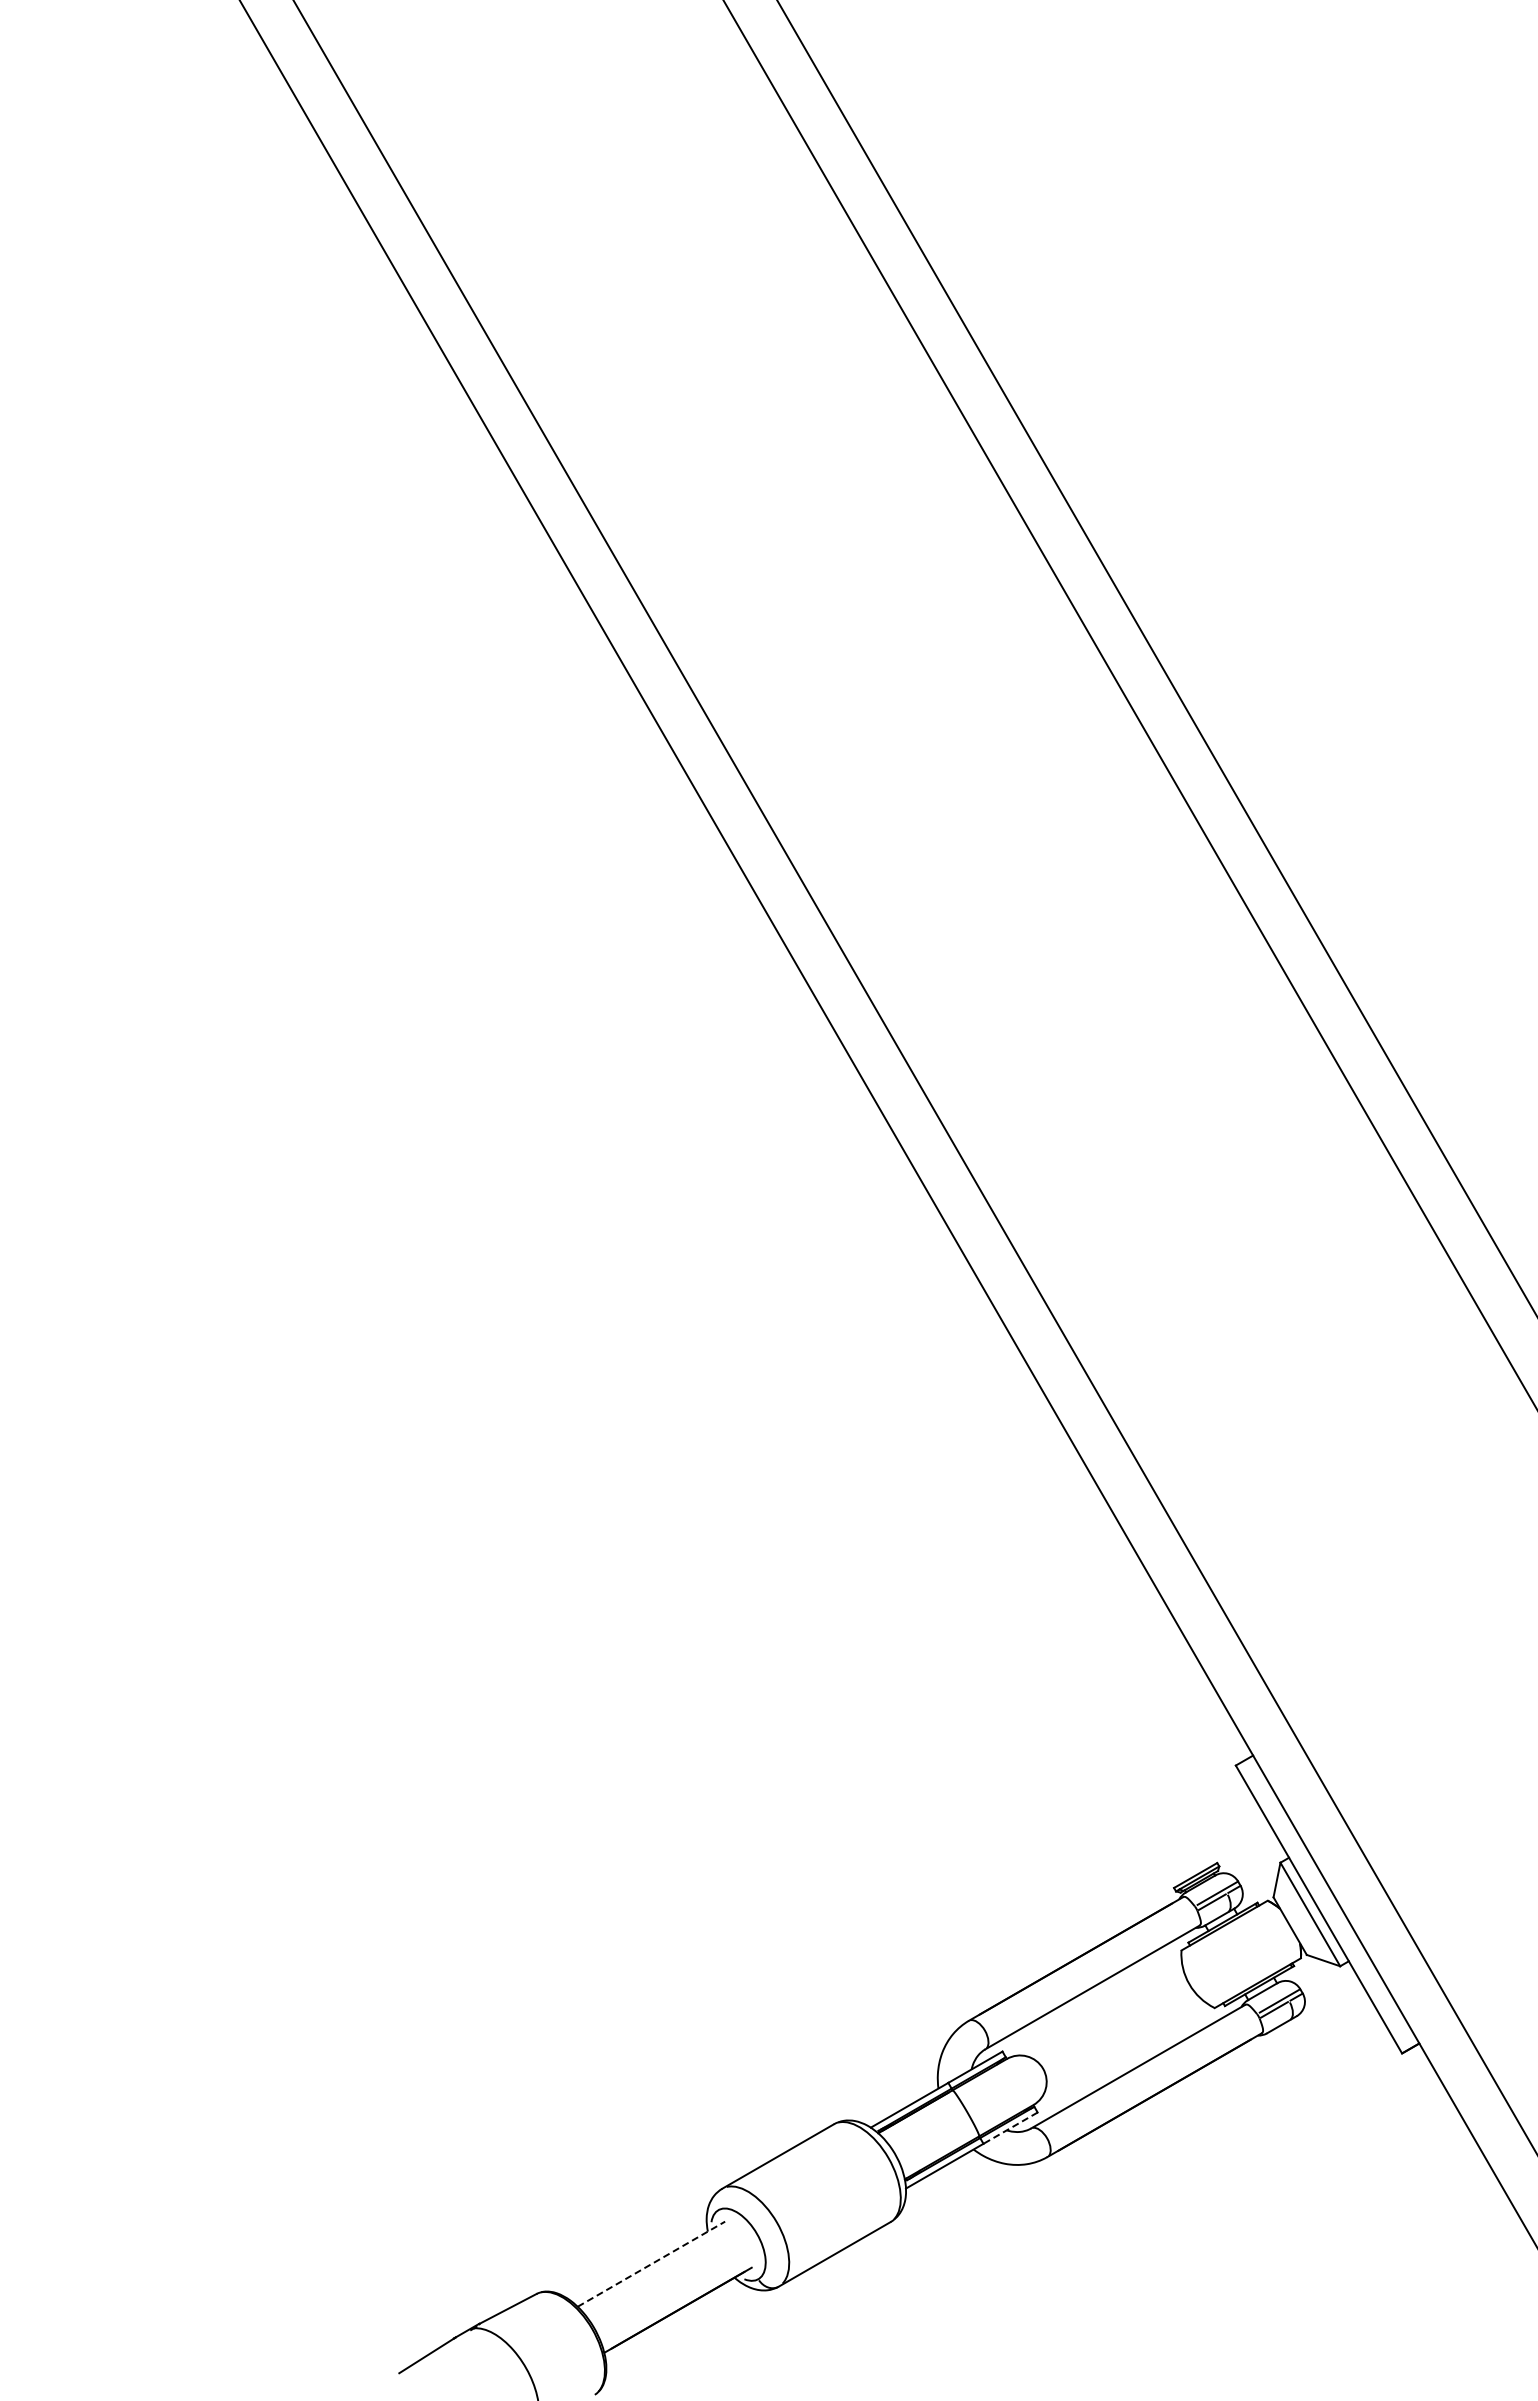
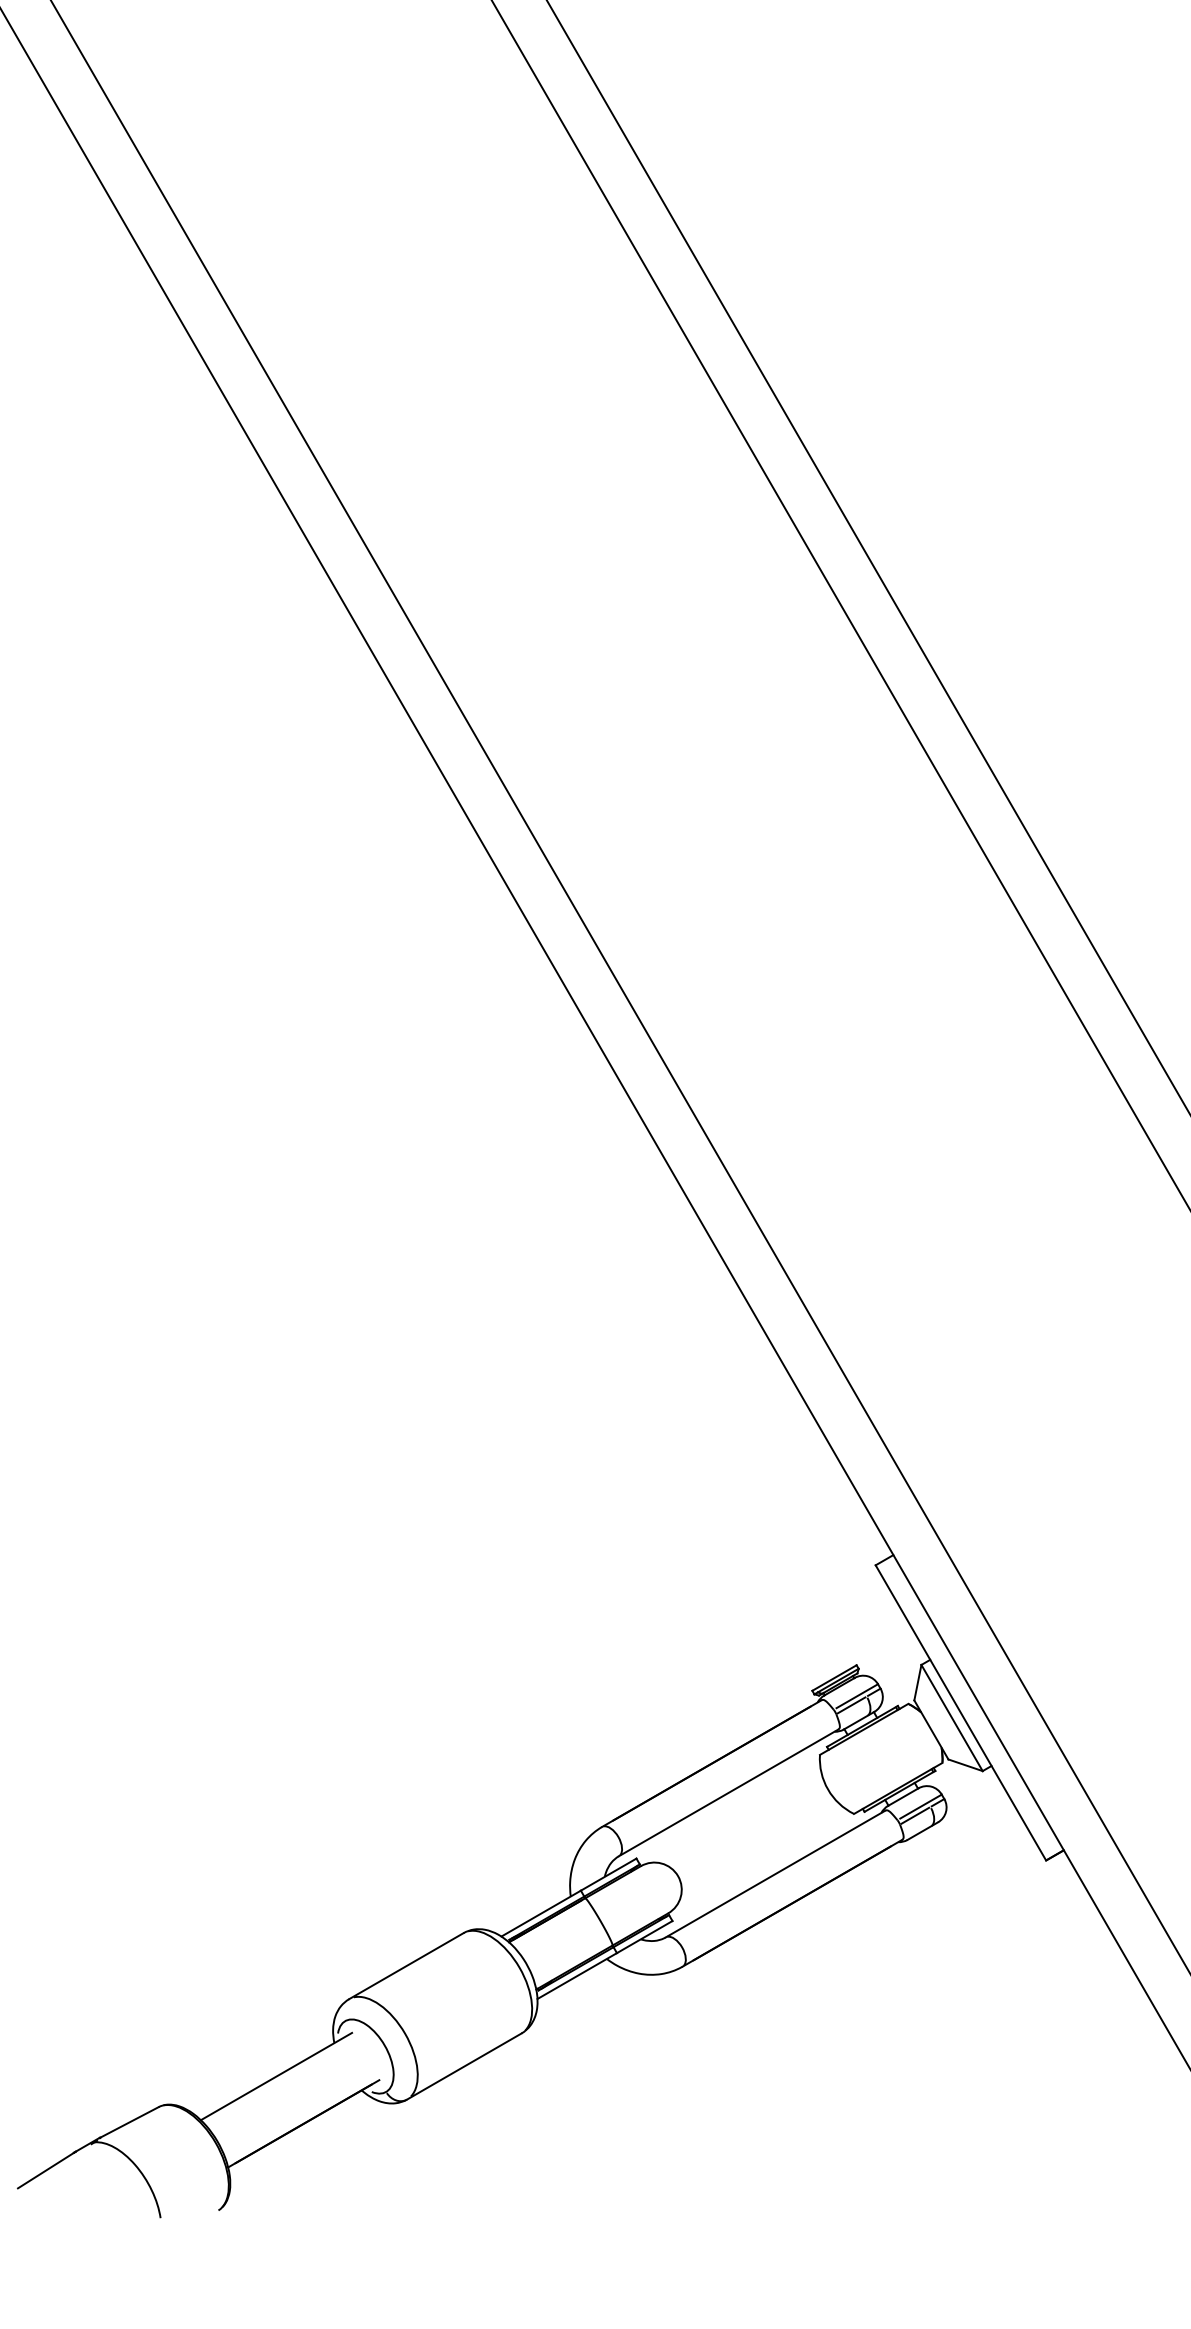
line: (1010, 2128) -> (644, 1937), dashed -> solid
line: (651, 2263) -> (276, 2075), dashed -> solid

